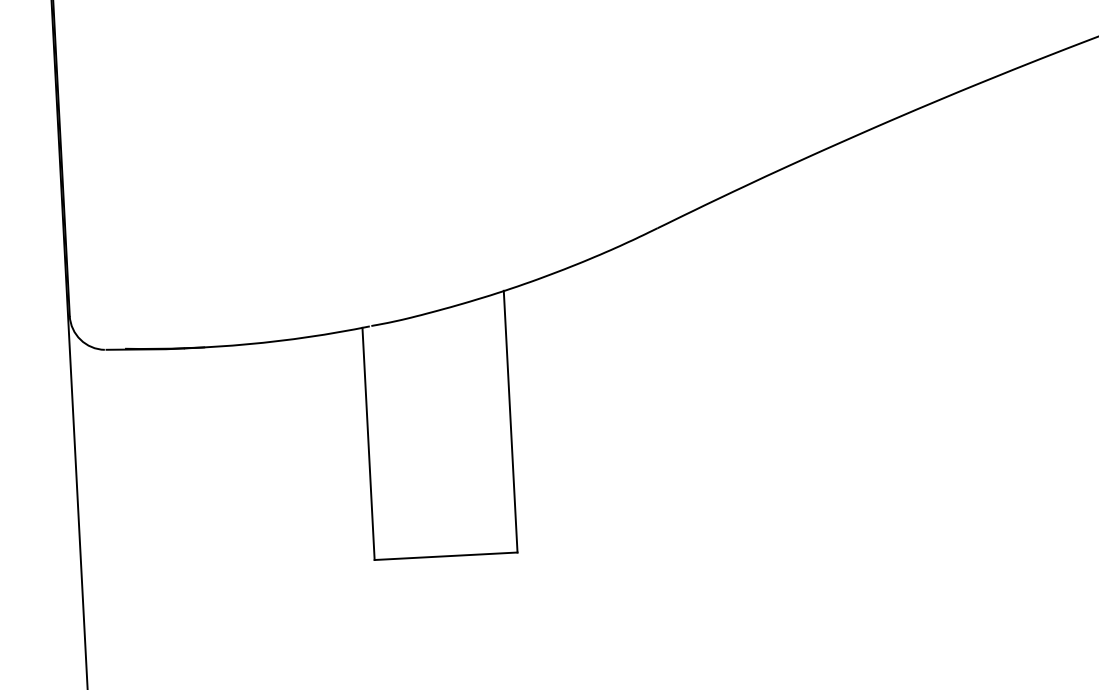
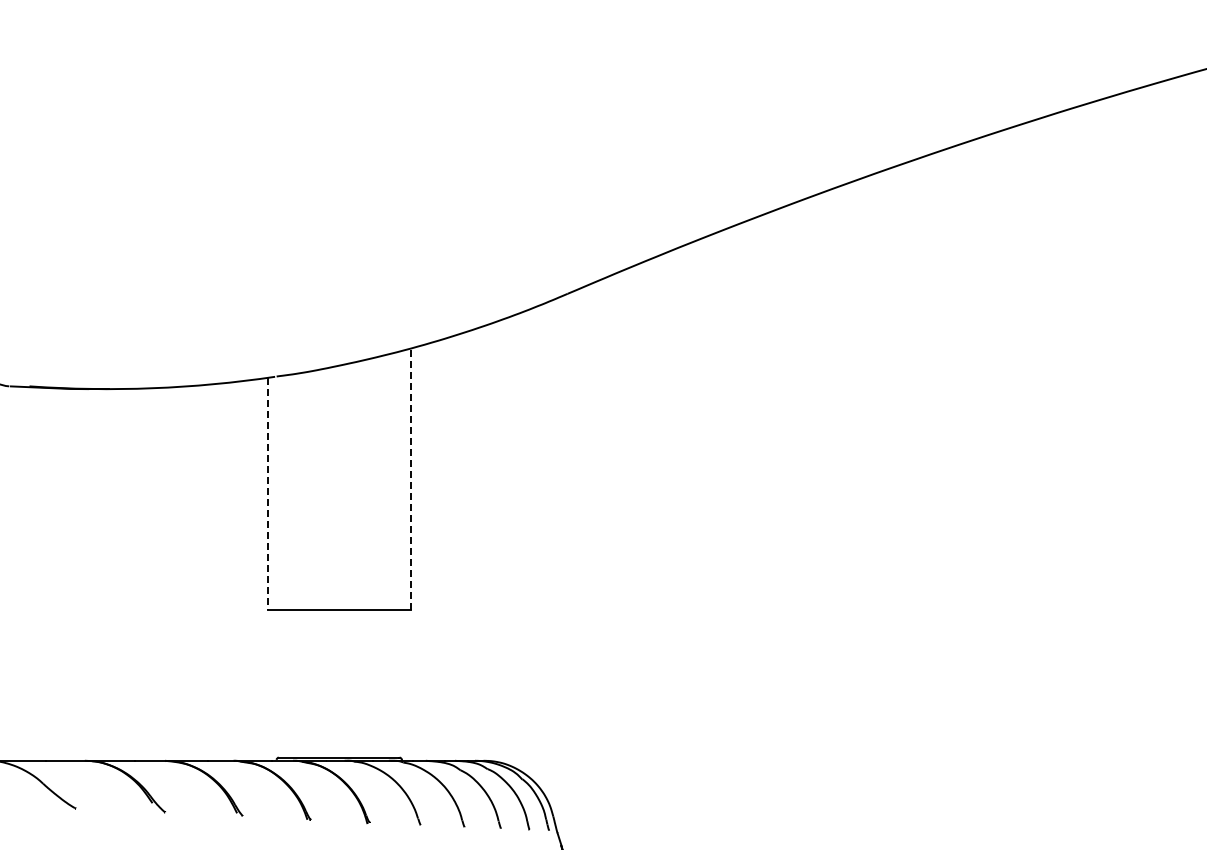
line: (510, 420) -> (410, 478), solid -> dashed
line: (368, 444) -> (267, 494), solid -> dashed

